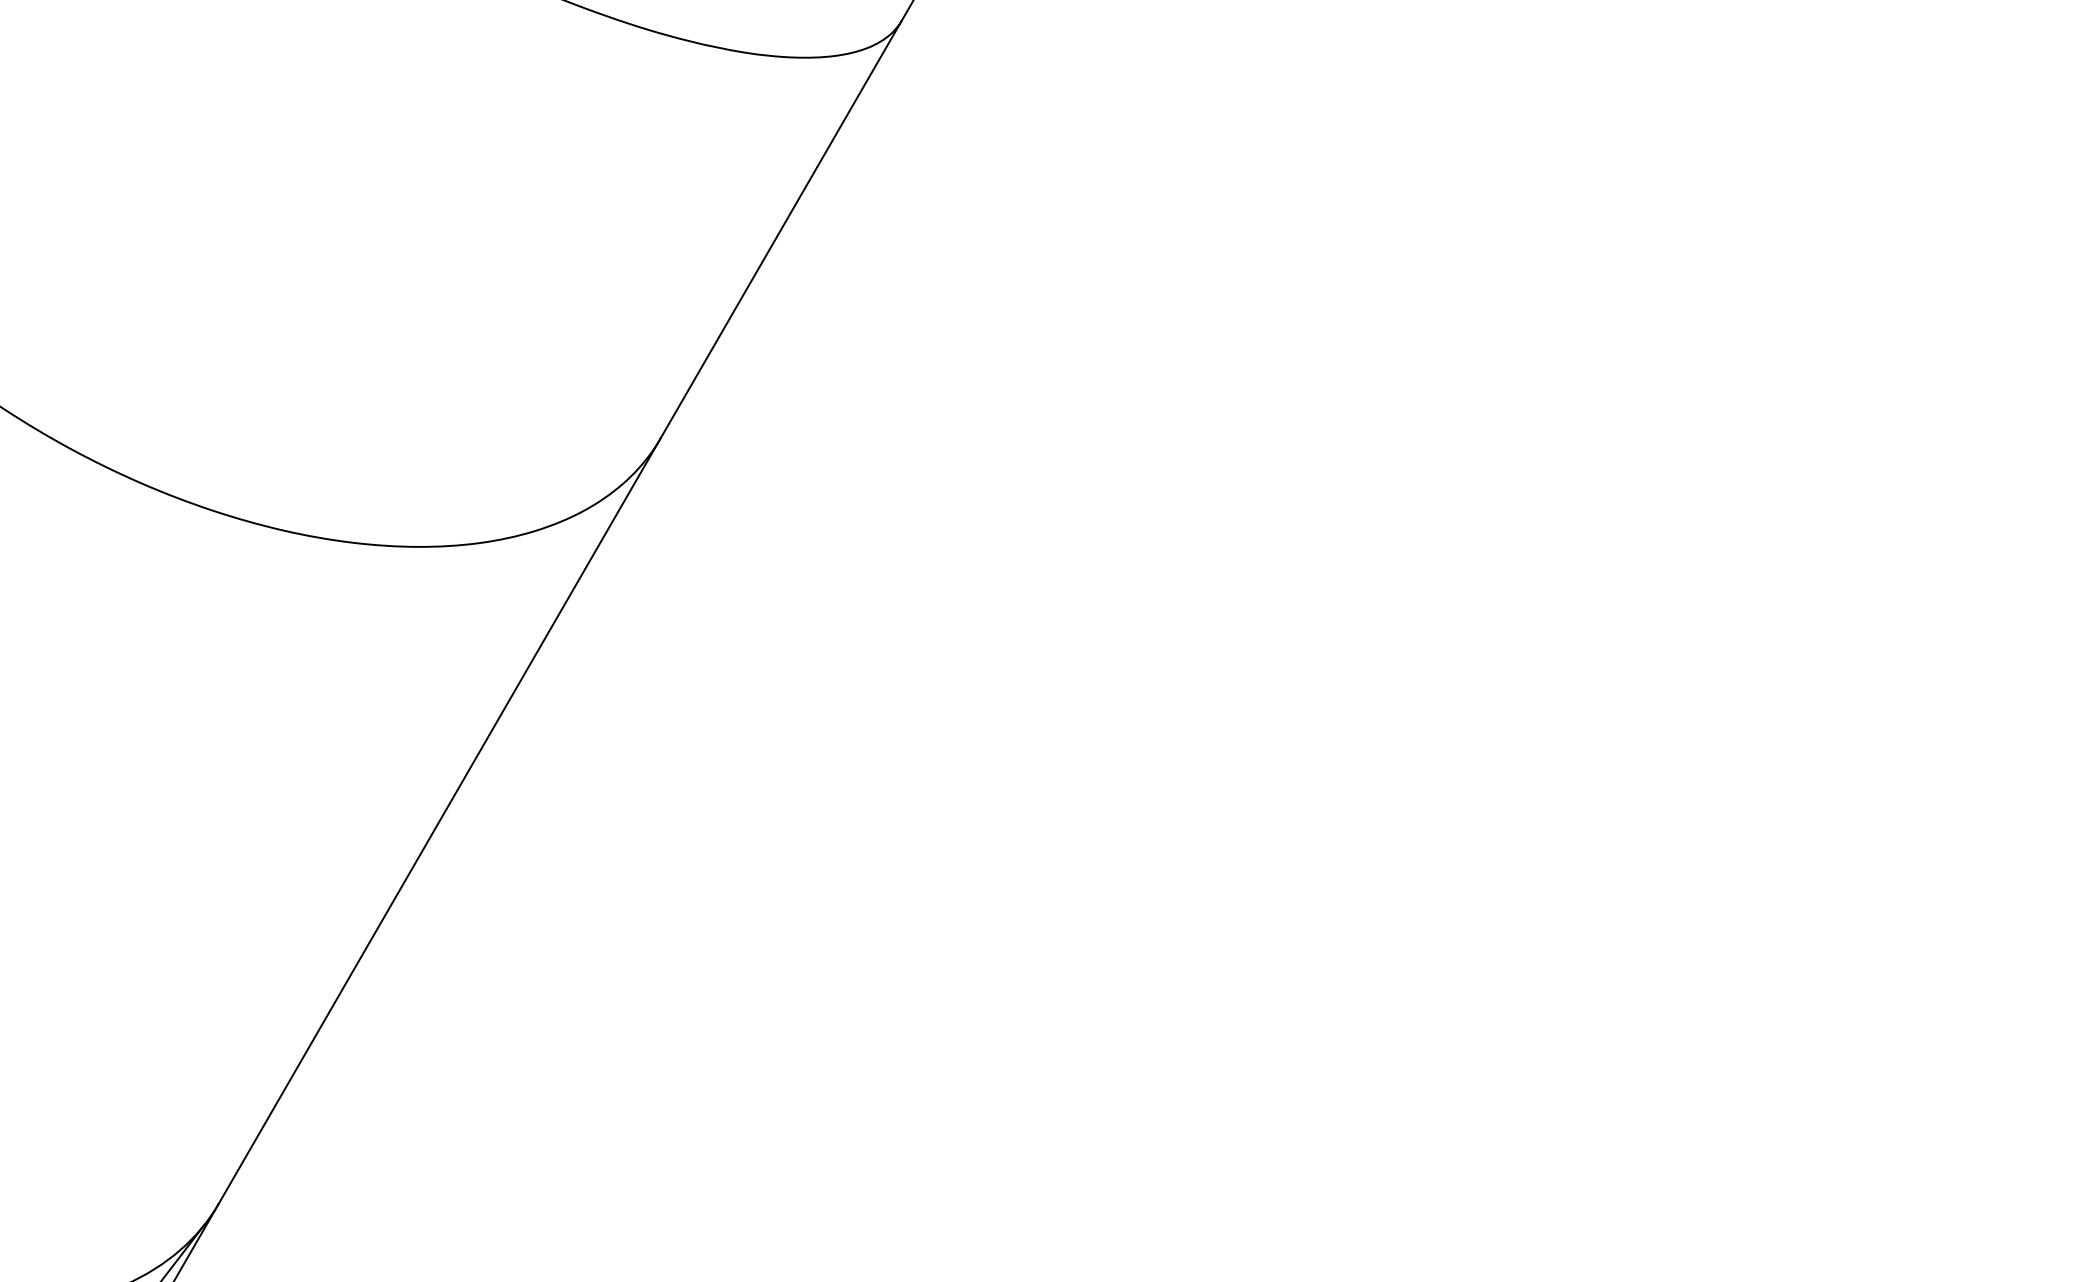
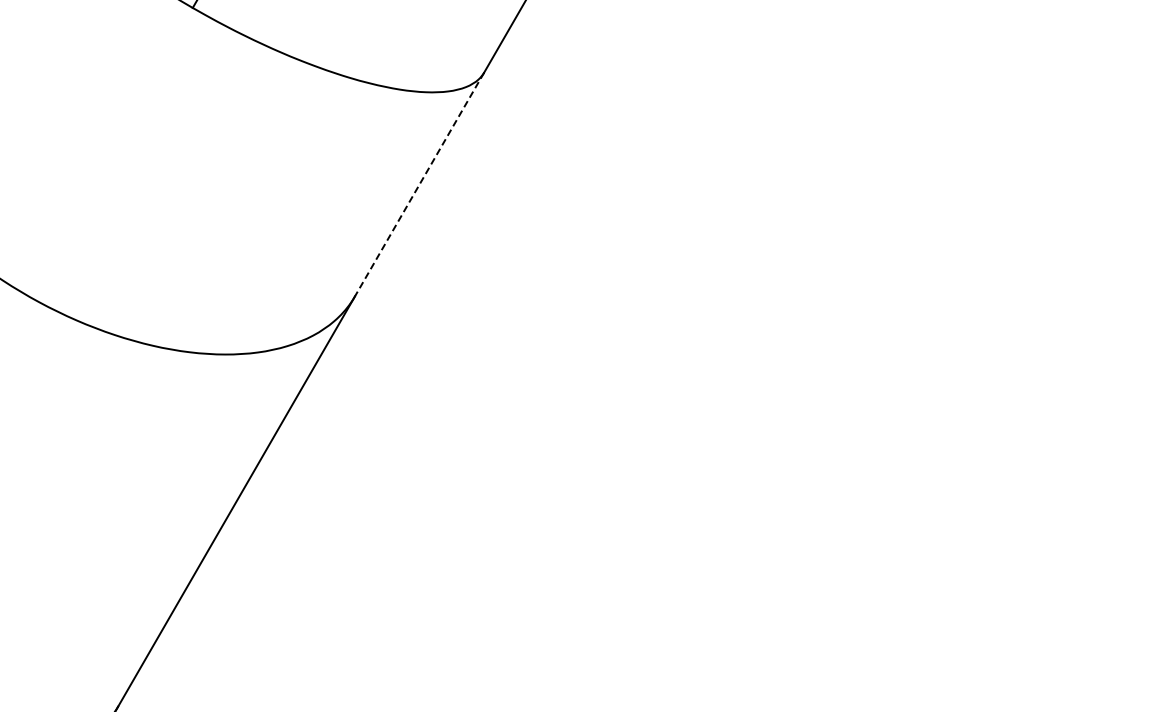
line: (780, 229) -> (419, 184), solid -> dashed

